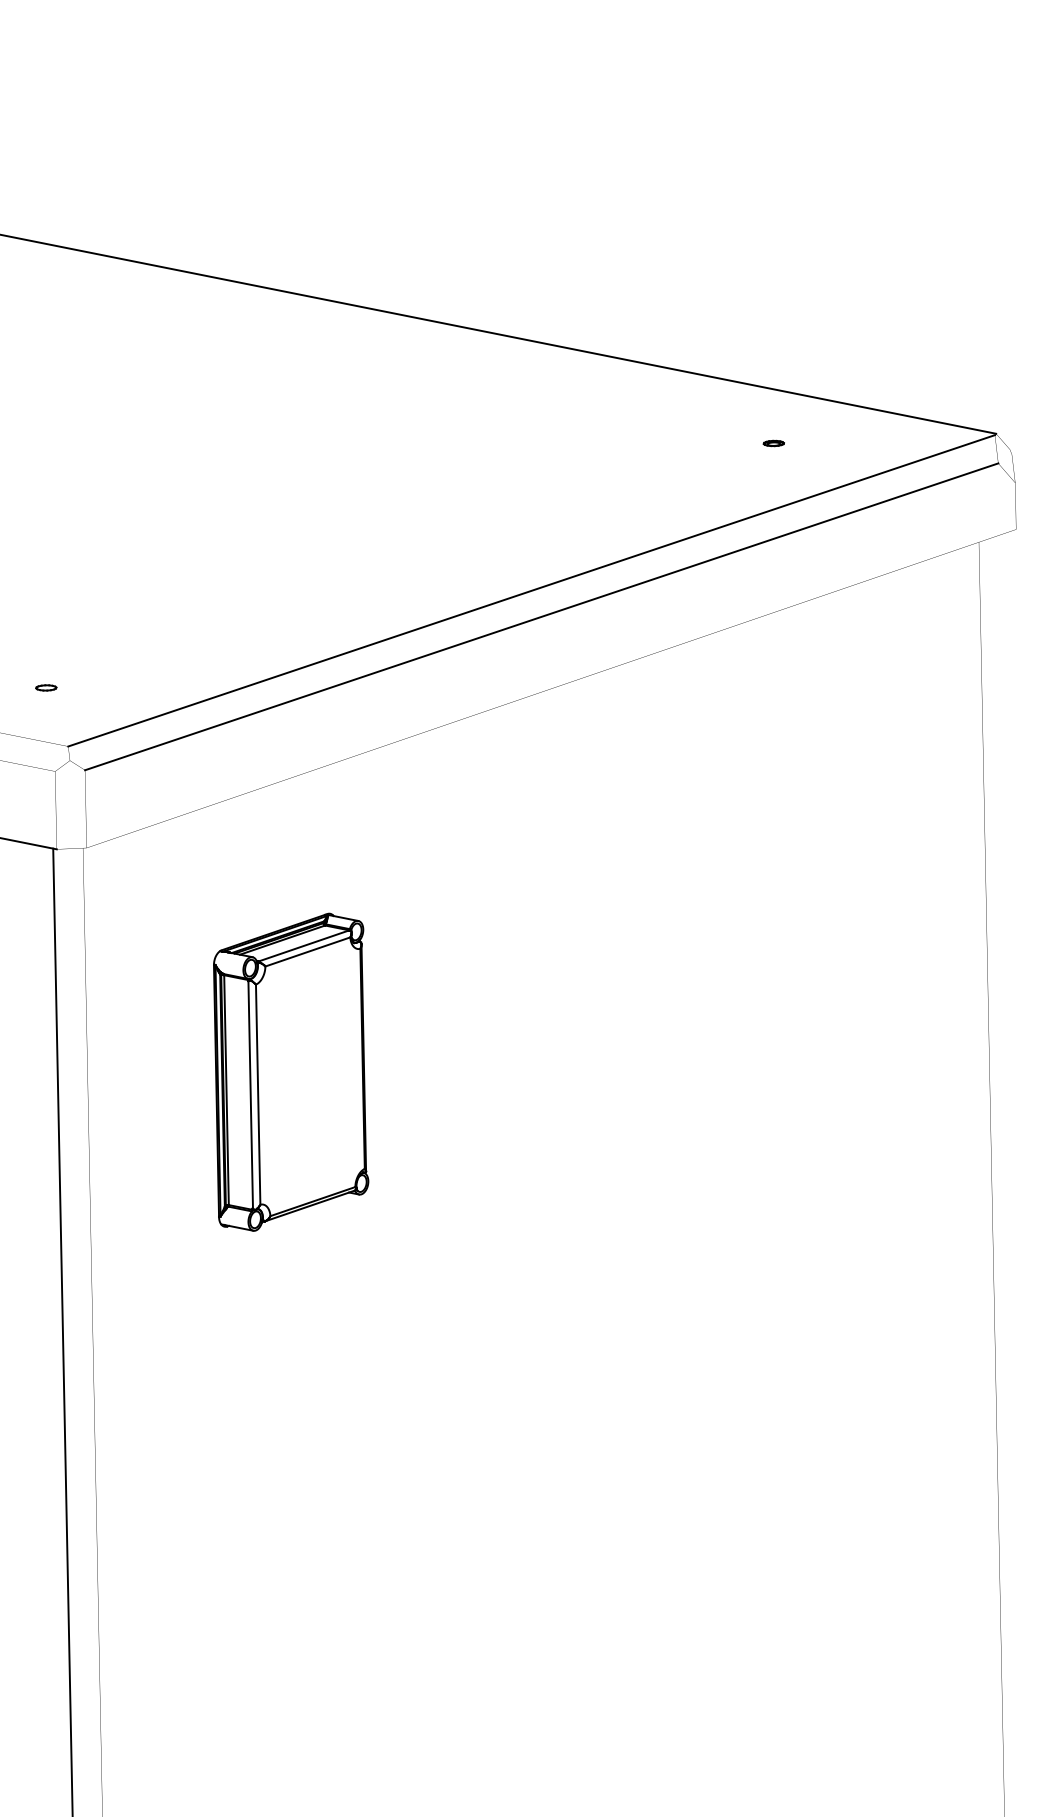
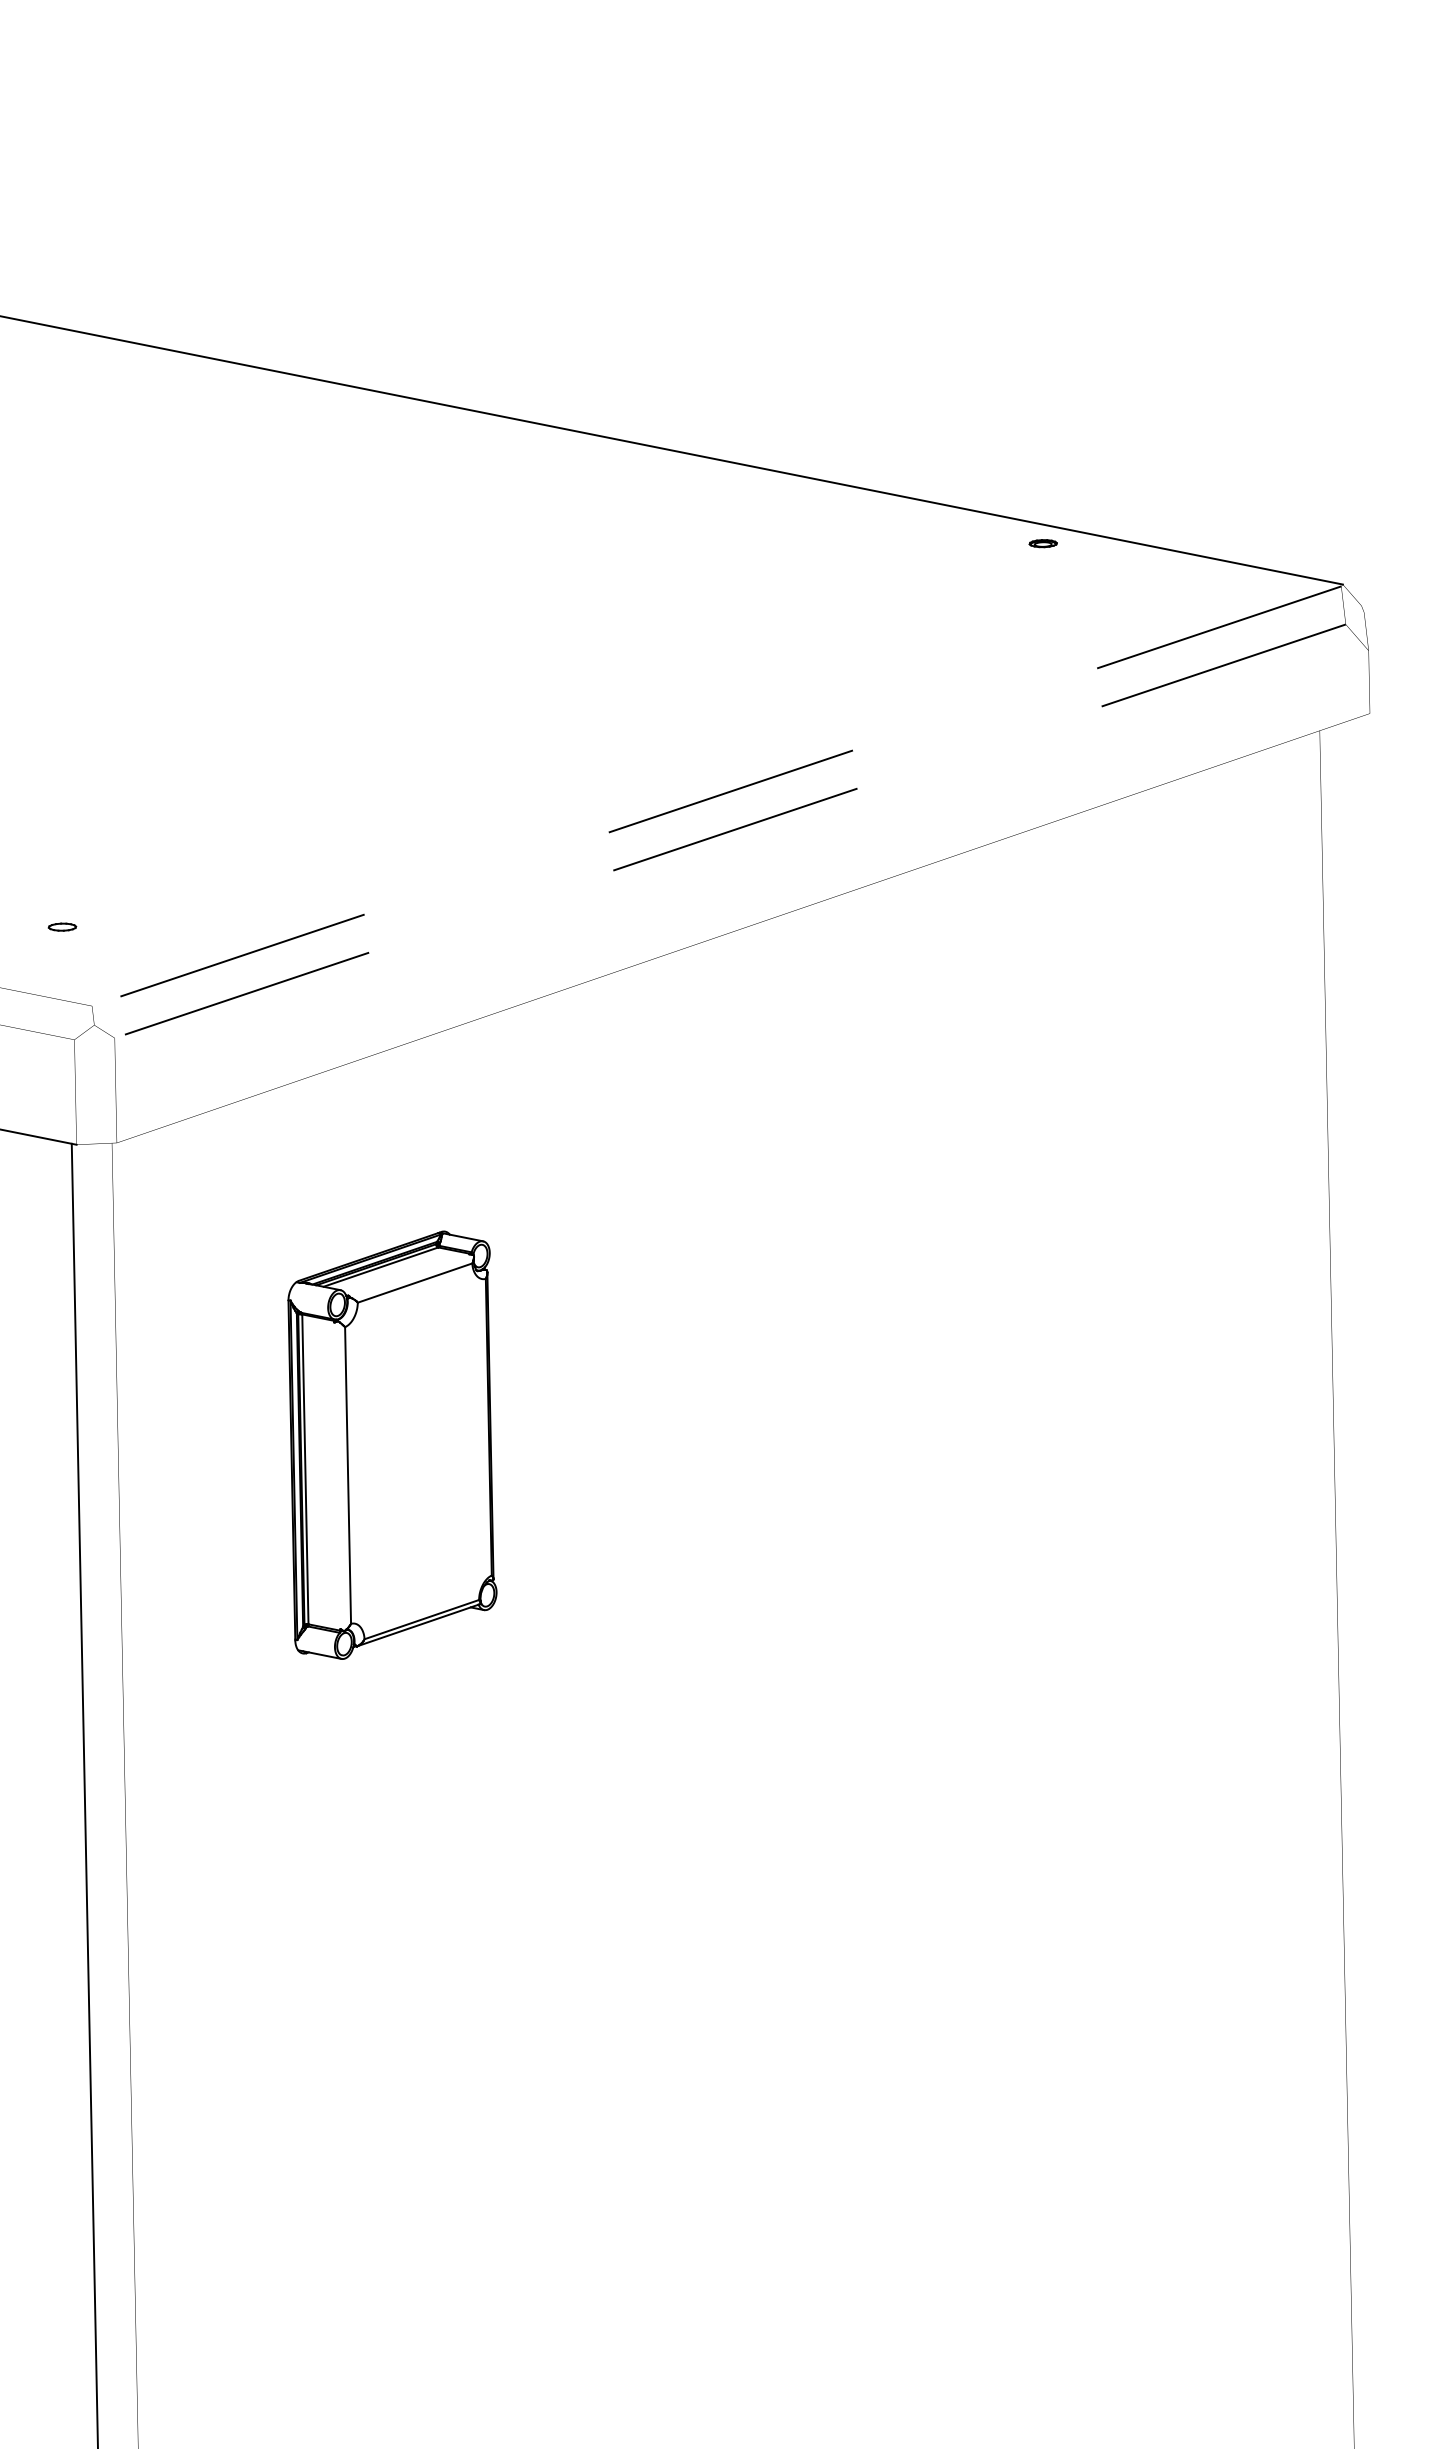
part: (773, 443) -> (1042, 543), moved
line: (531, 591) -> (716, 796), solid -> dashed
line: (541, 616) -> (729, 831), solid -> dashed
line: (303, 945) -> (409, 1274), removed
line: (250, 1094) -> (337, 1475), removed

